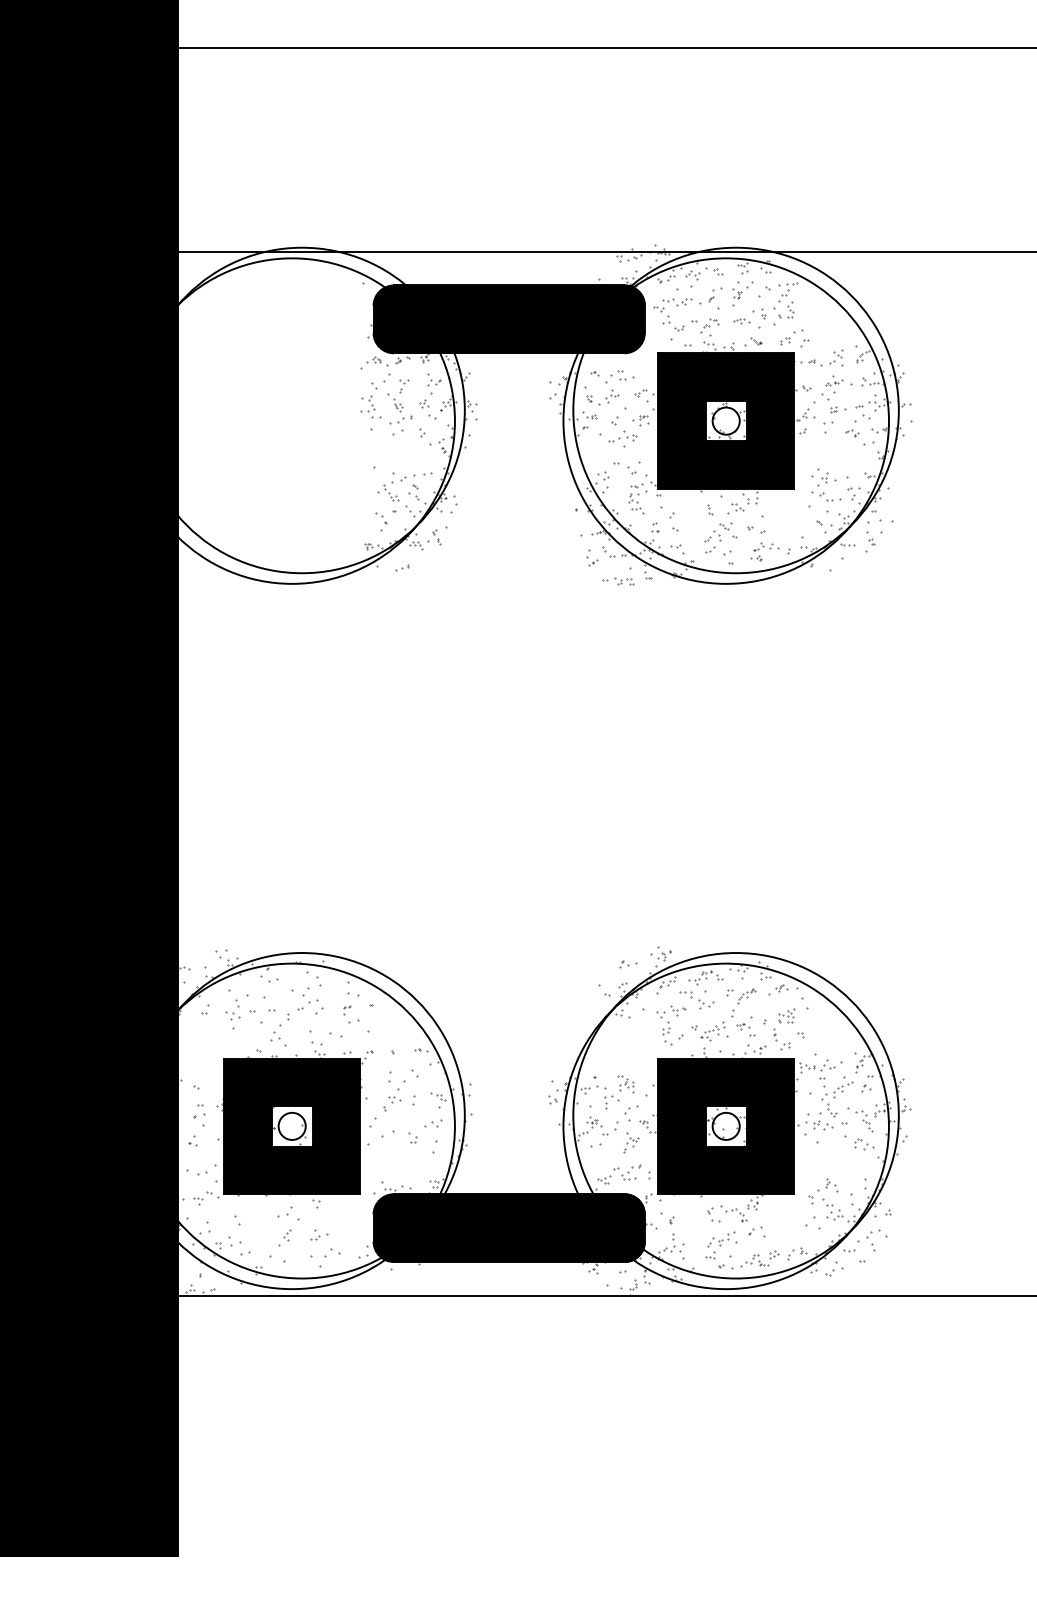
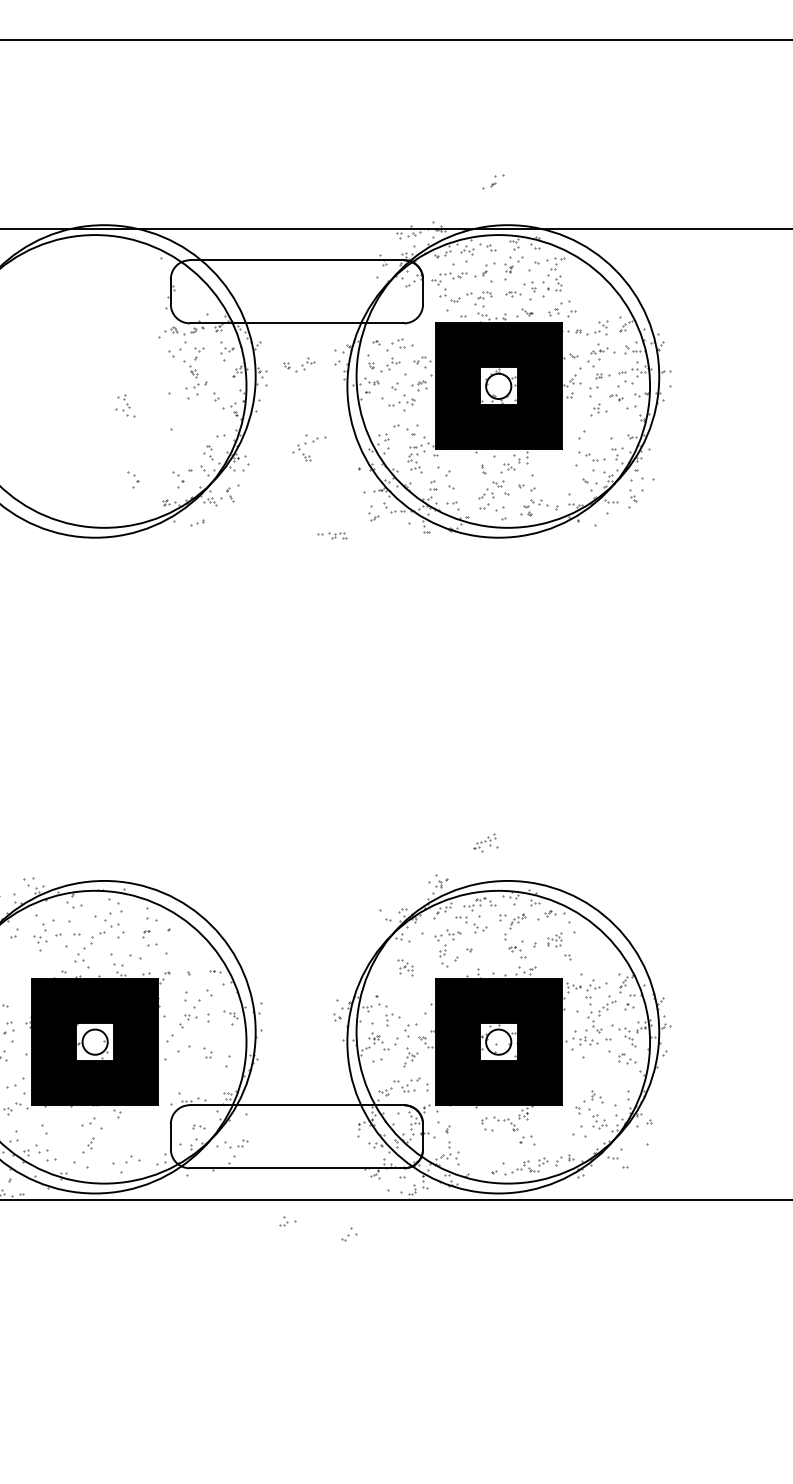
part: (719, 200) -> (492, 181), added
fill: (508, 319) -> (296, 291), removed
part: (511, 397) -> (299, 364), added
part: (370, 406) -> (125, 405), moved
part: (427, 409) -> (220, 375), removed
part: (826, 479) -> (598, 409), moved
part: (396, 486) -> (309, 447), moved
part: (333, 521) -> (133, 479), added
part: (618, 581) -> (332, 535), moved
part: (628, 964) -> (407, 891), removed
part: (714, 1031) -> (485, 842), moved
part: (781, 1039) -> (550, 961), removed
part: (625, 1084) -> (405, 967), moved
part: (433, 1123) -> (226, 1039), removed
fill: (508, 1228) -> (296, 1137), removed
part: (319, 1234) -> (287, 1220), moved
part: (873, 1240) -> (635, 1148), removed
part: (721, 1245) -> (494, 1152), removed
part: (834, 1268) -> (349, 1233), moved

